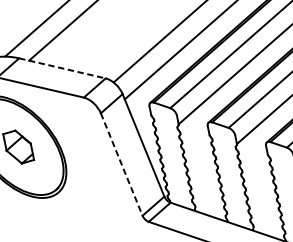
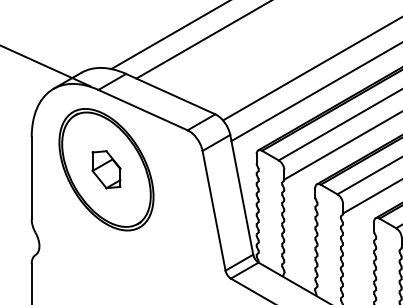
line: (62, 68) -> (170, 94), dashed -> solid
line: (122, 164) -> (214, 210), dashed -> solid

